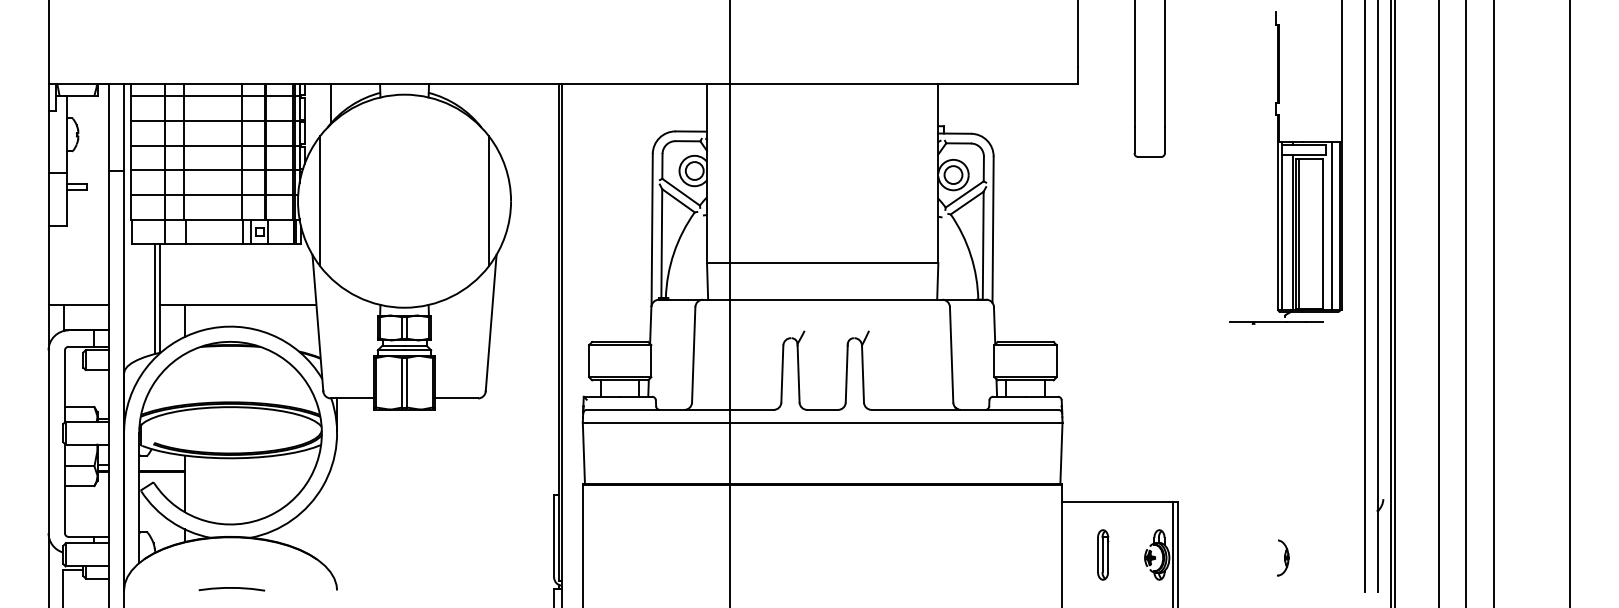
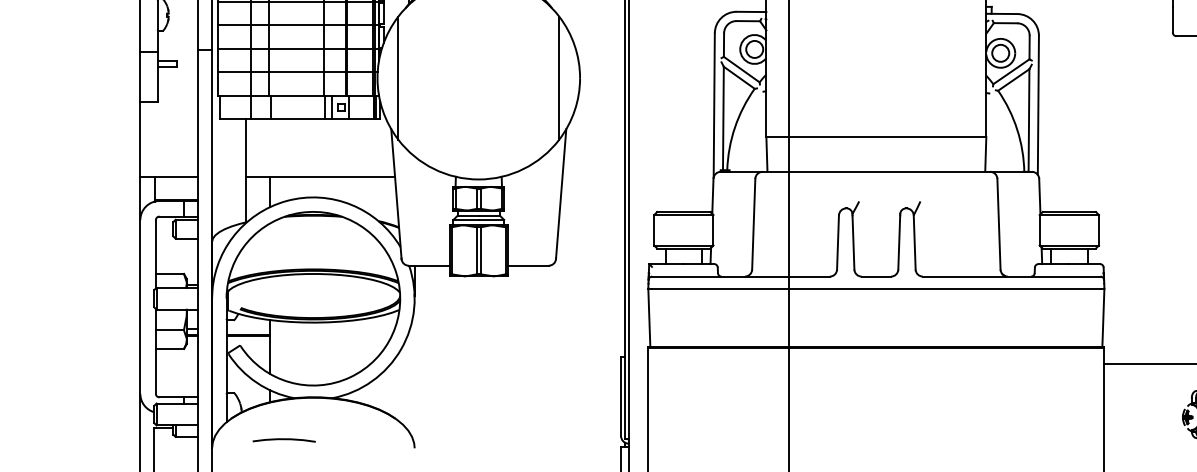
line: (155, 298) -> (242, 170), removed
part: (1103, 554) -> (1143, 414), removed
curve: (231, 588) -> (283, 439), moved

